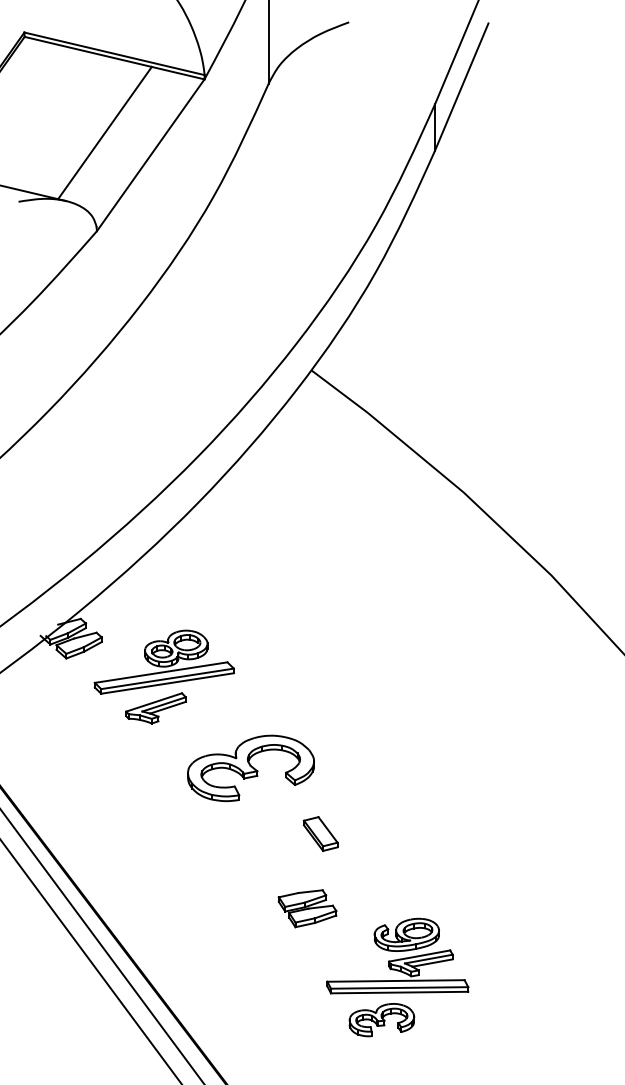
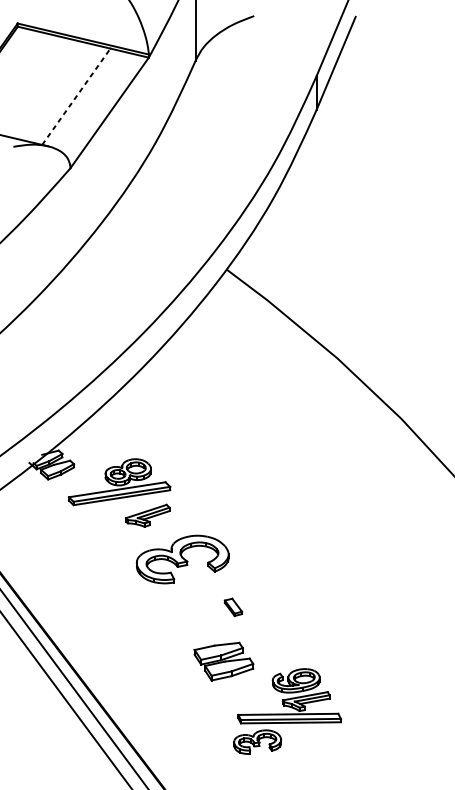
line: (105, 132) -> (76, 96), solid -> dashed
part: (155, 708) -> (147, 515), moved
part: (320, 833) -> (233, 606), size x0.7
part: (307, 908) -> (223, 661), size x1.4
part: (381, 1020) -> (257, 742), moved

